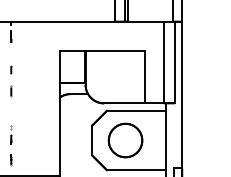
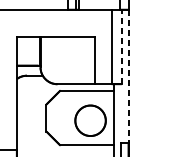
line: (174, 62) -> (121, 46), solid -> dashed
line: (182, 95) -> (128, 77), solid -> dashed
part: (125, 140) -> (90, 120), moved

